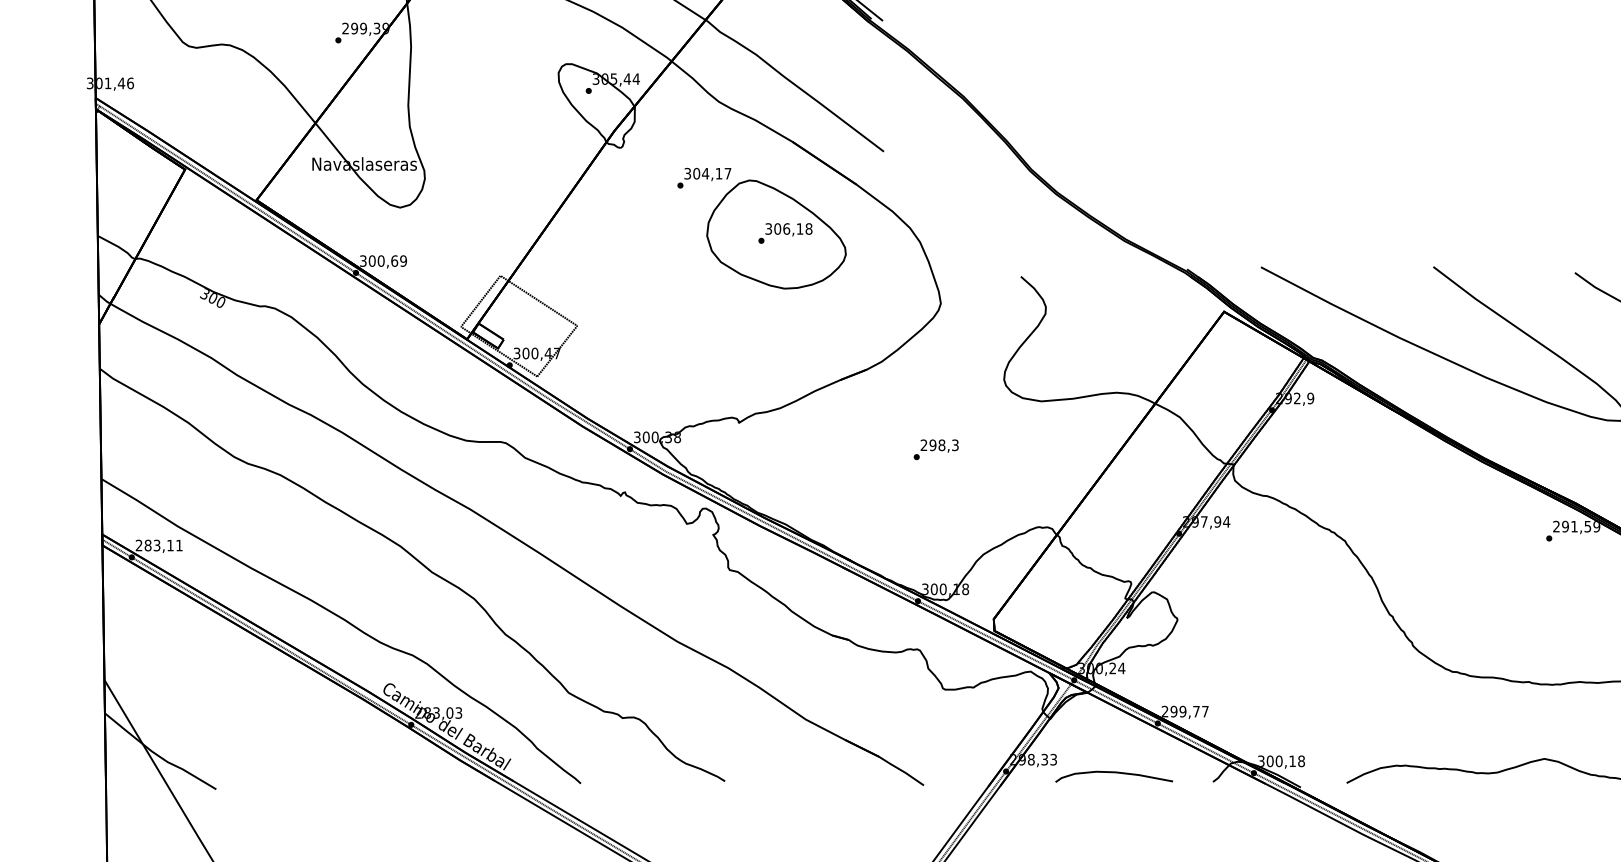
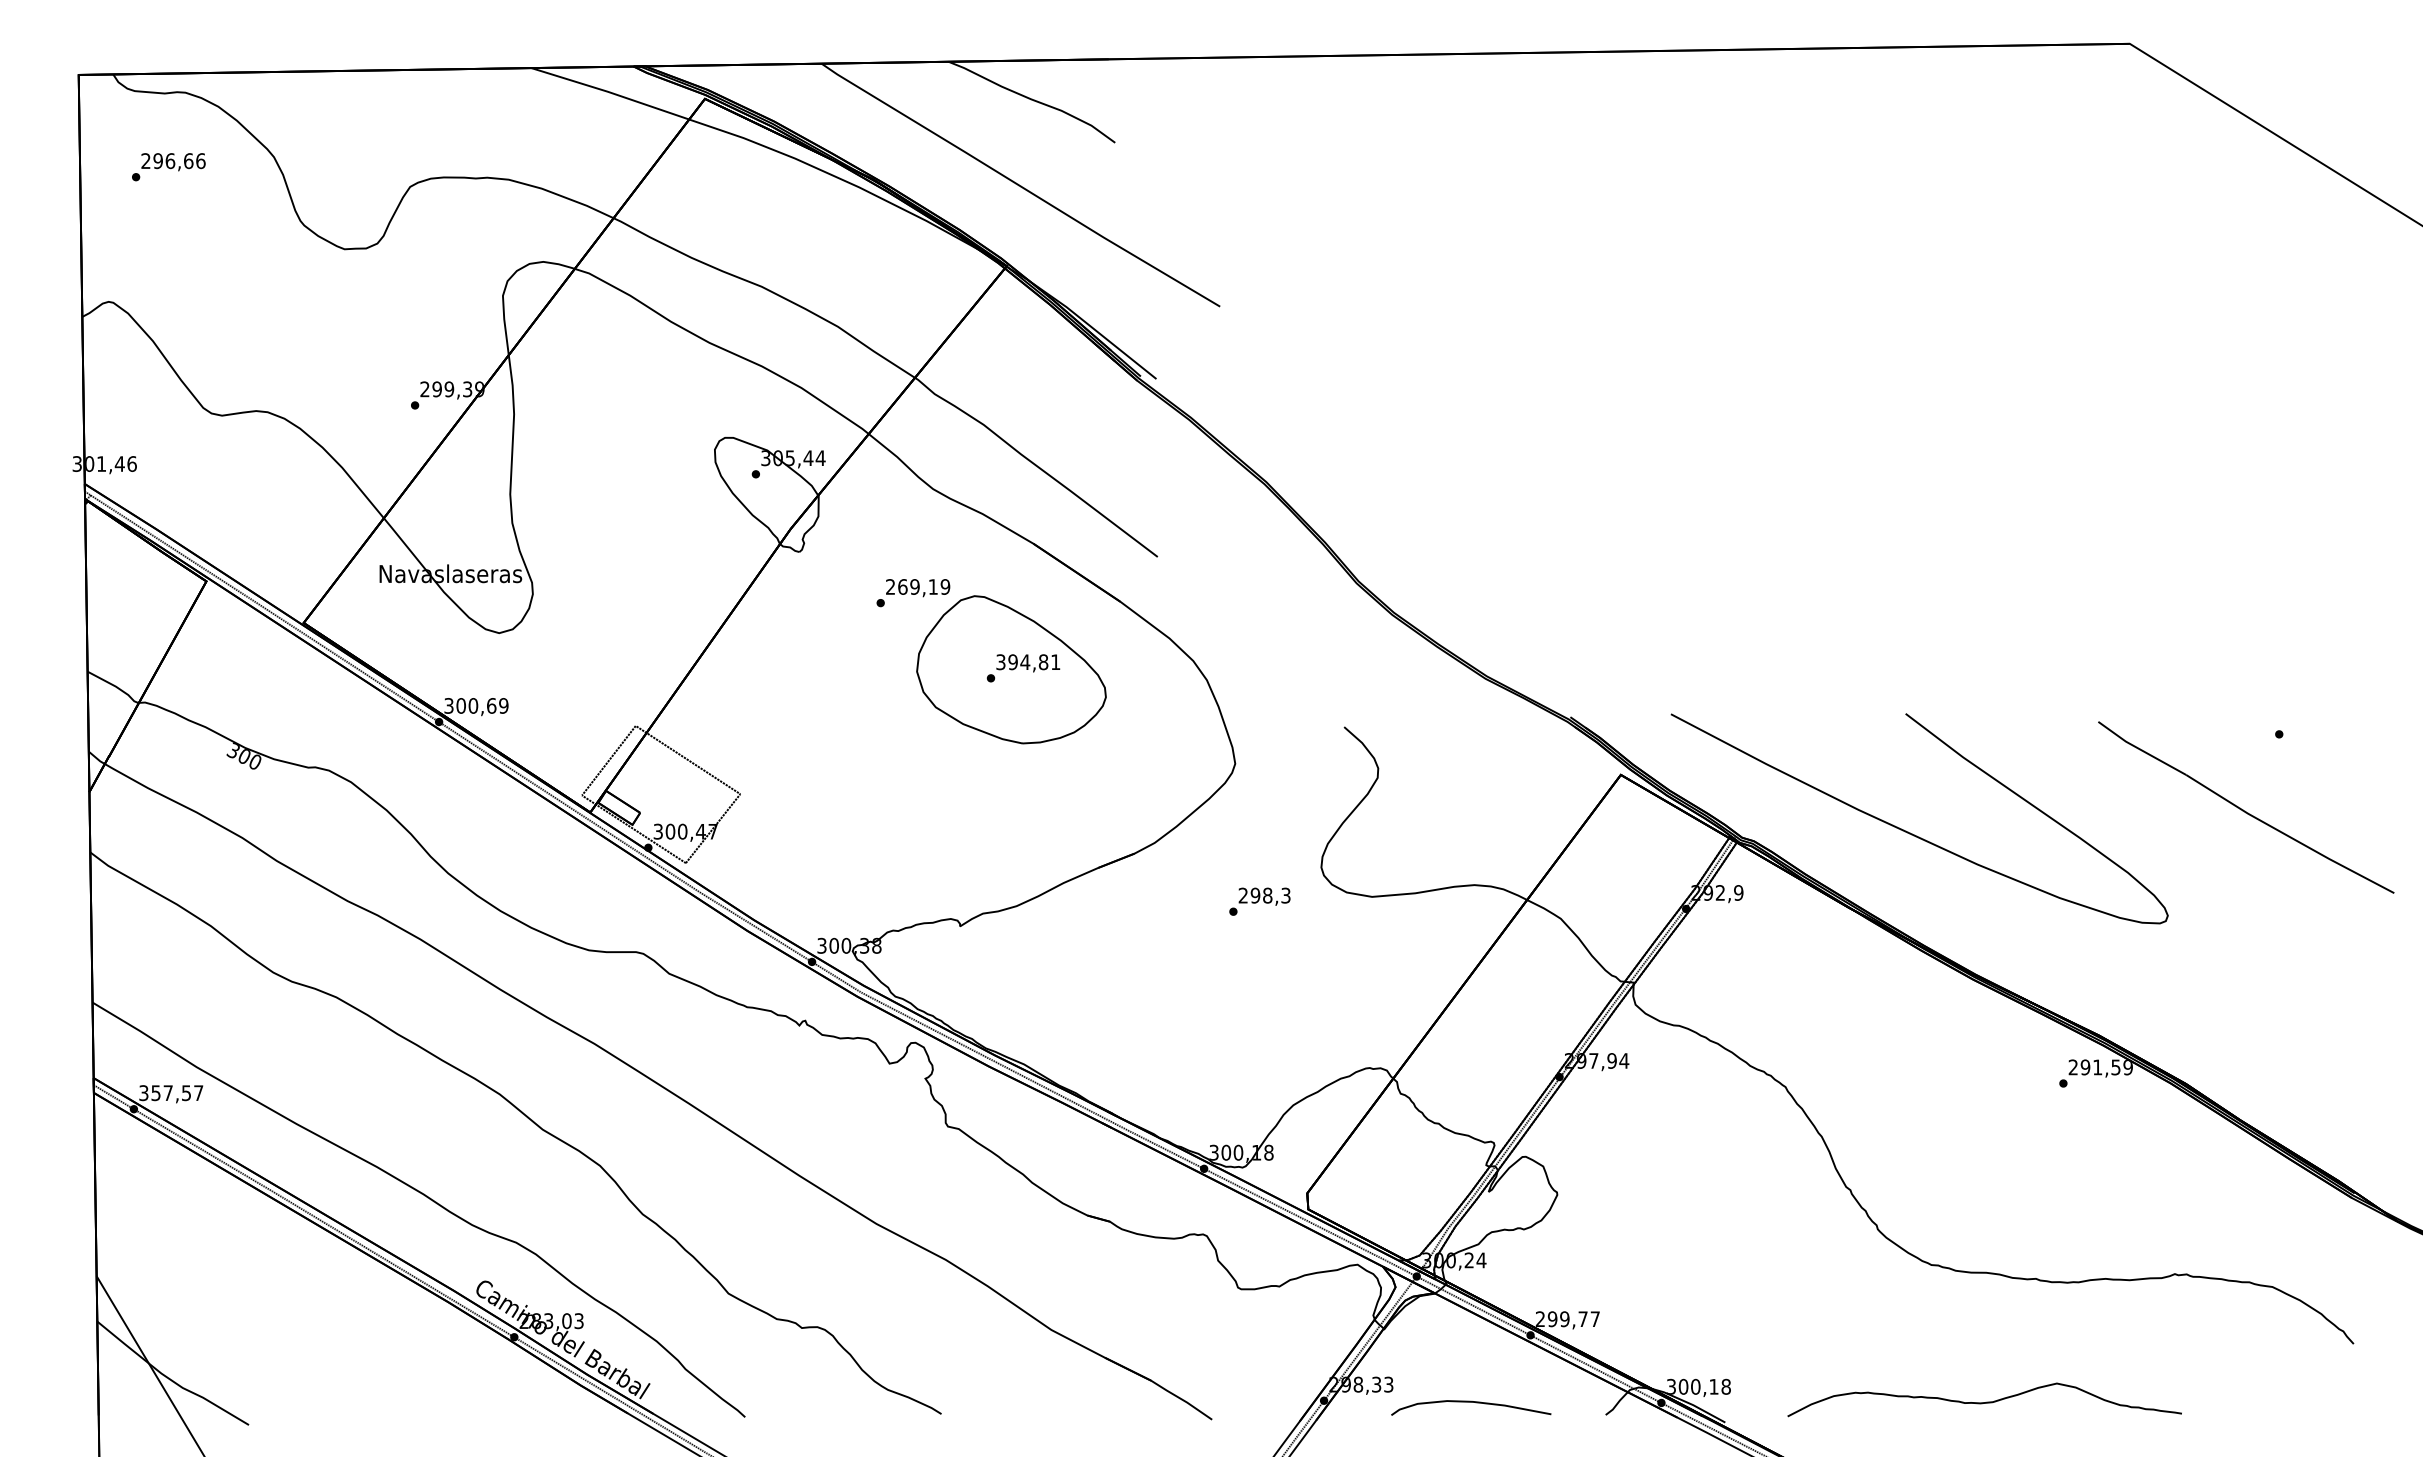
text: (708, 173) -> (918, 586), 304,17 -> 269,19
text: (793, 229) -> (1034, 662), 306,18 -> 394,81
text: (935, 449) -> (1259, 901), moved
text: (159, 545) -> (171, 1093), 283,11 -> 357,57

